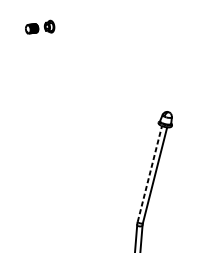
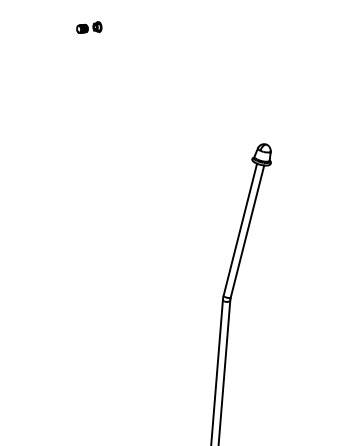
part: (40, 27) -> (89, 27), size x0.62
line: (149, 173) -> (240, 229), dashed -> solid

